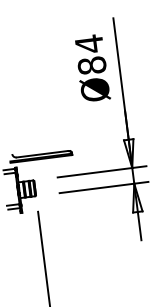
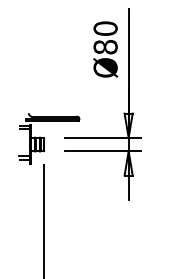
text: (89, 43) -> (105, 28), Ø84 -> Ø80

